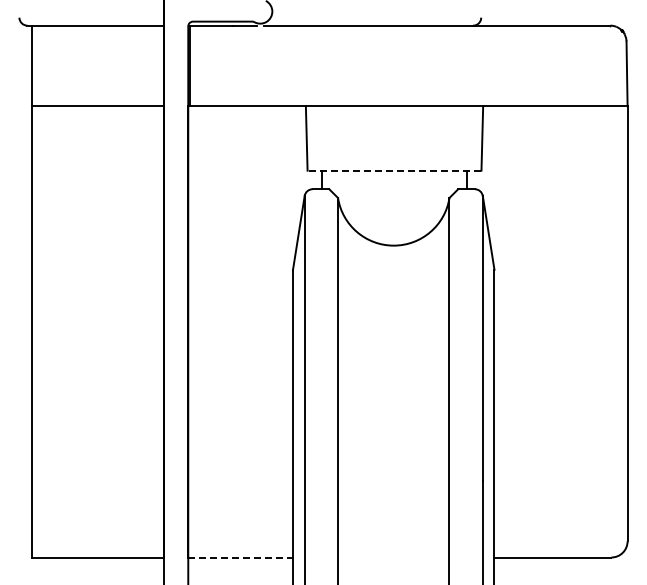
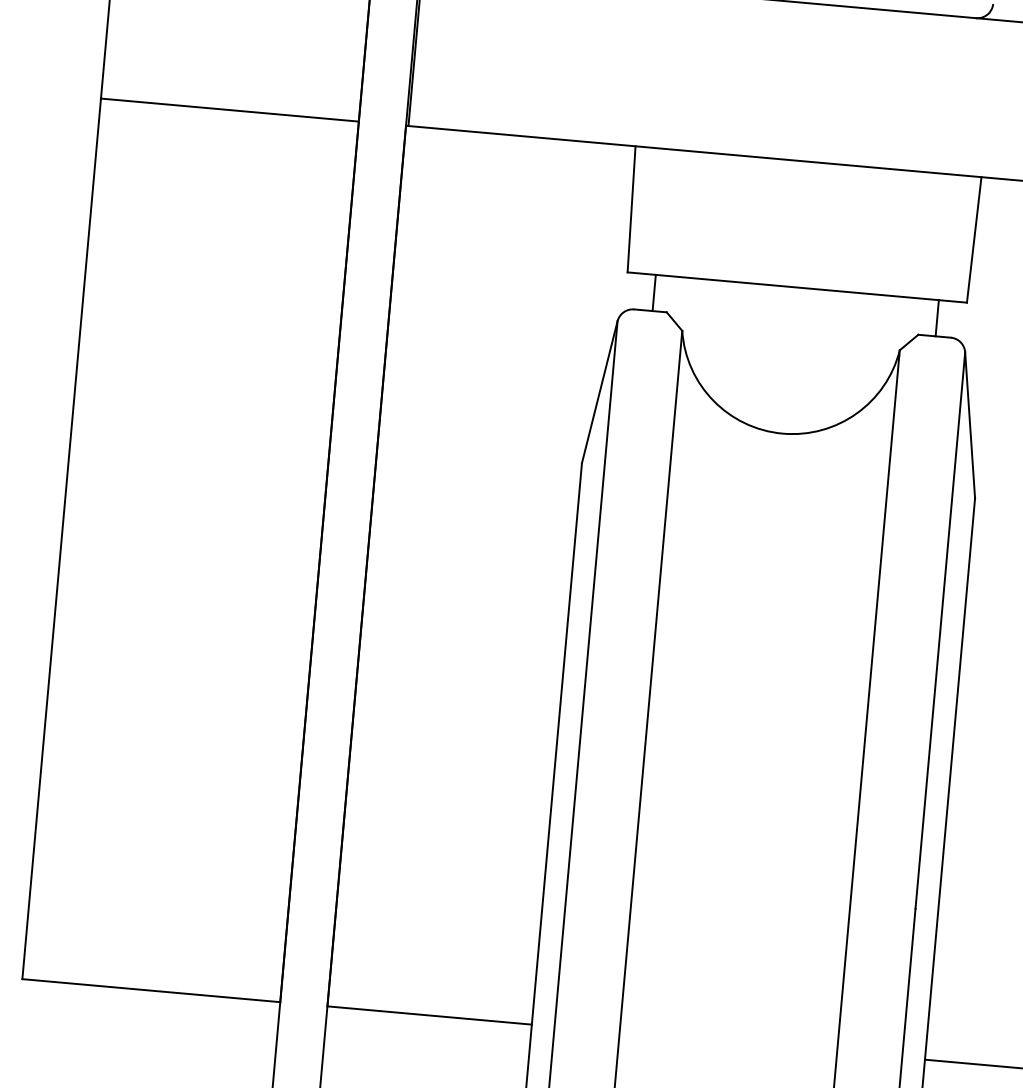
line: (394, 170) -> (797, 287), dashed -> solid
line: (241, 557) -> (431, 1015), dashed -> solid

